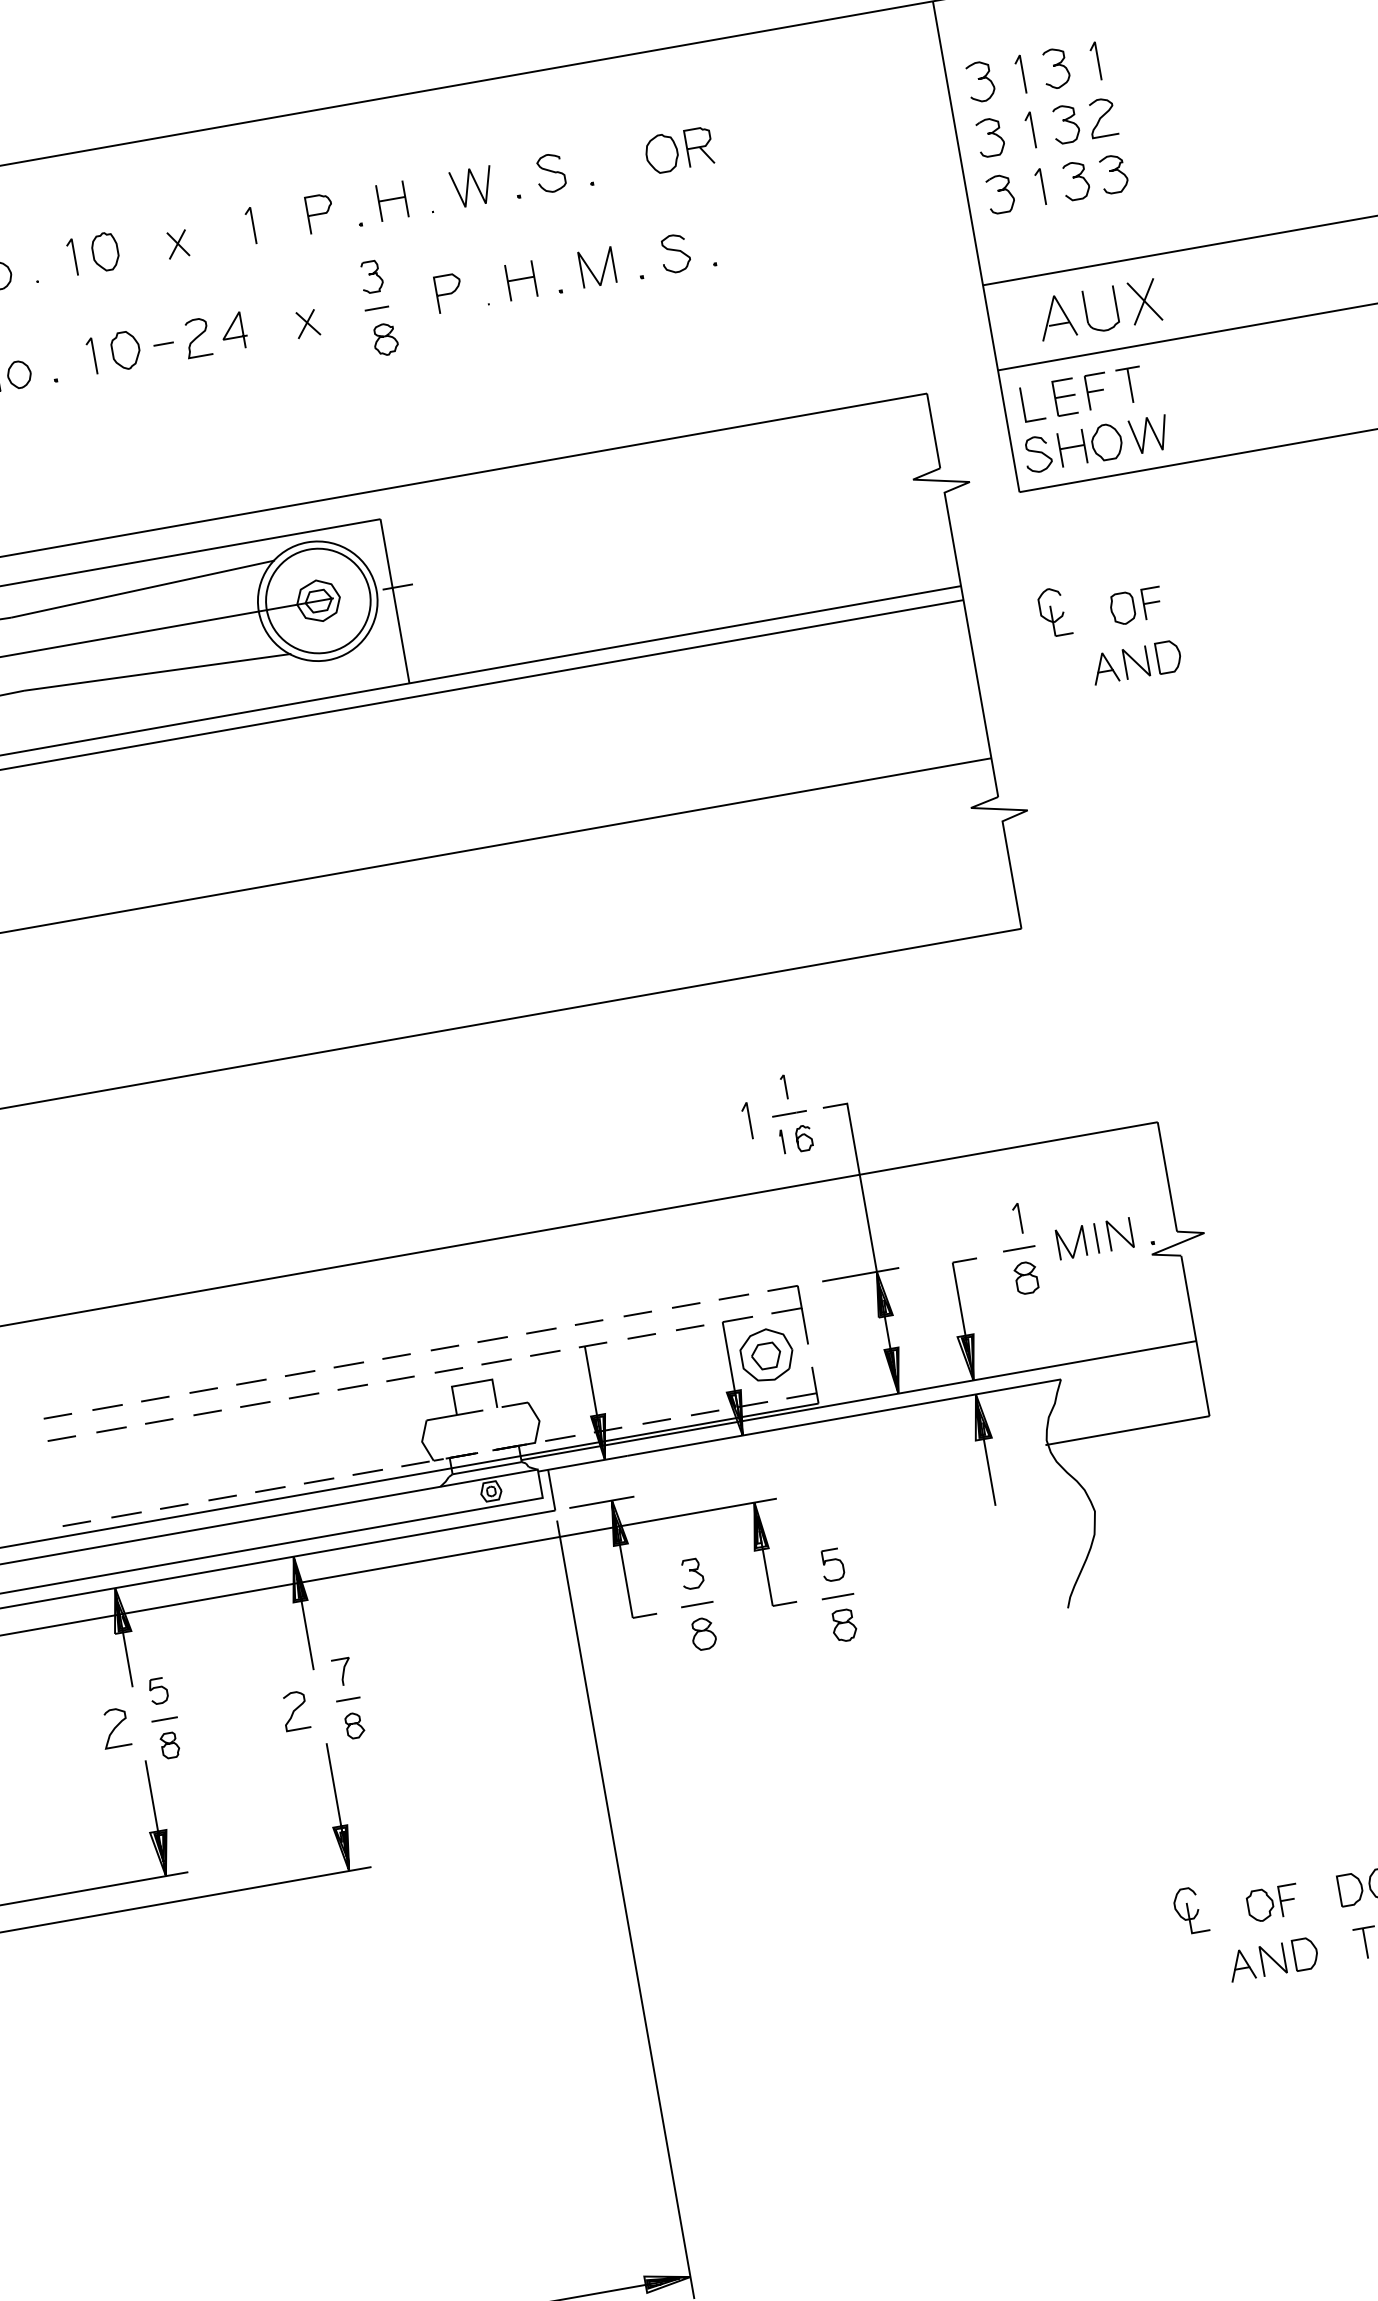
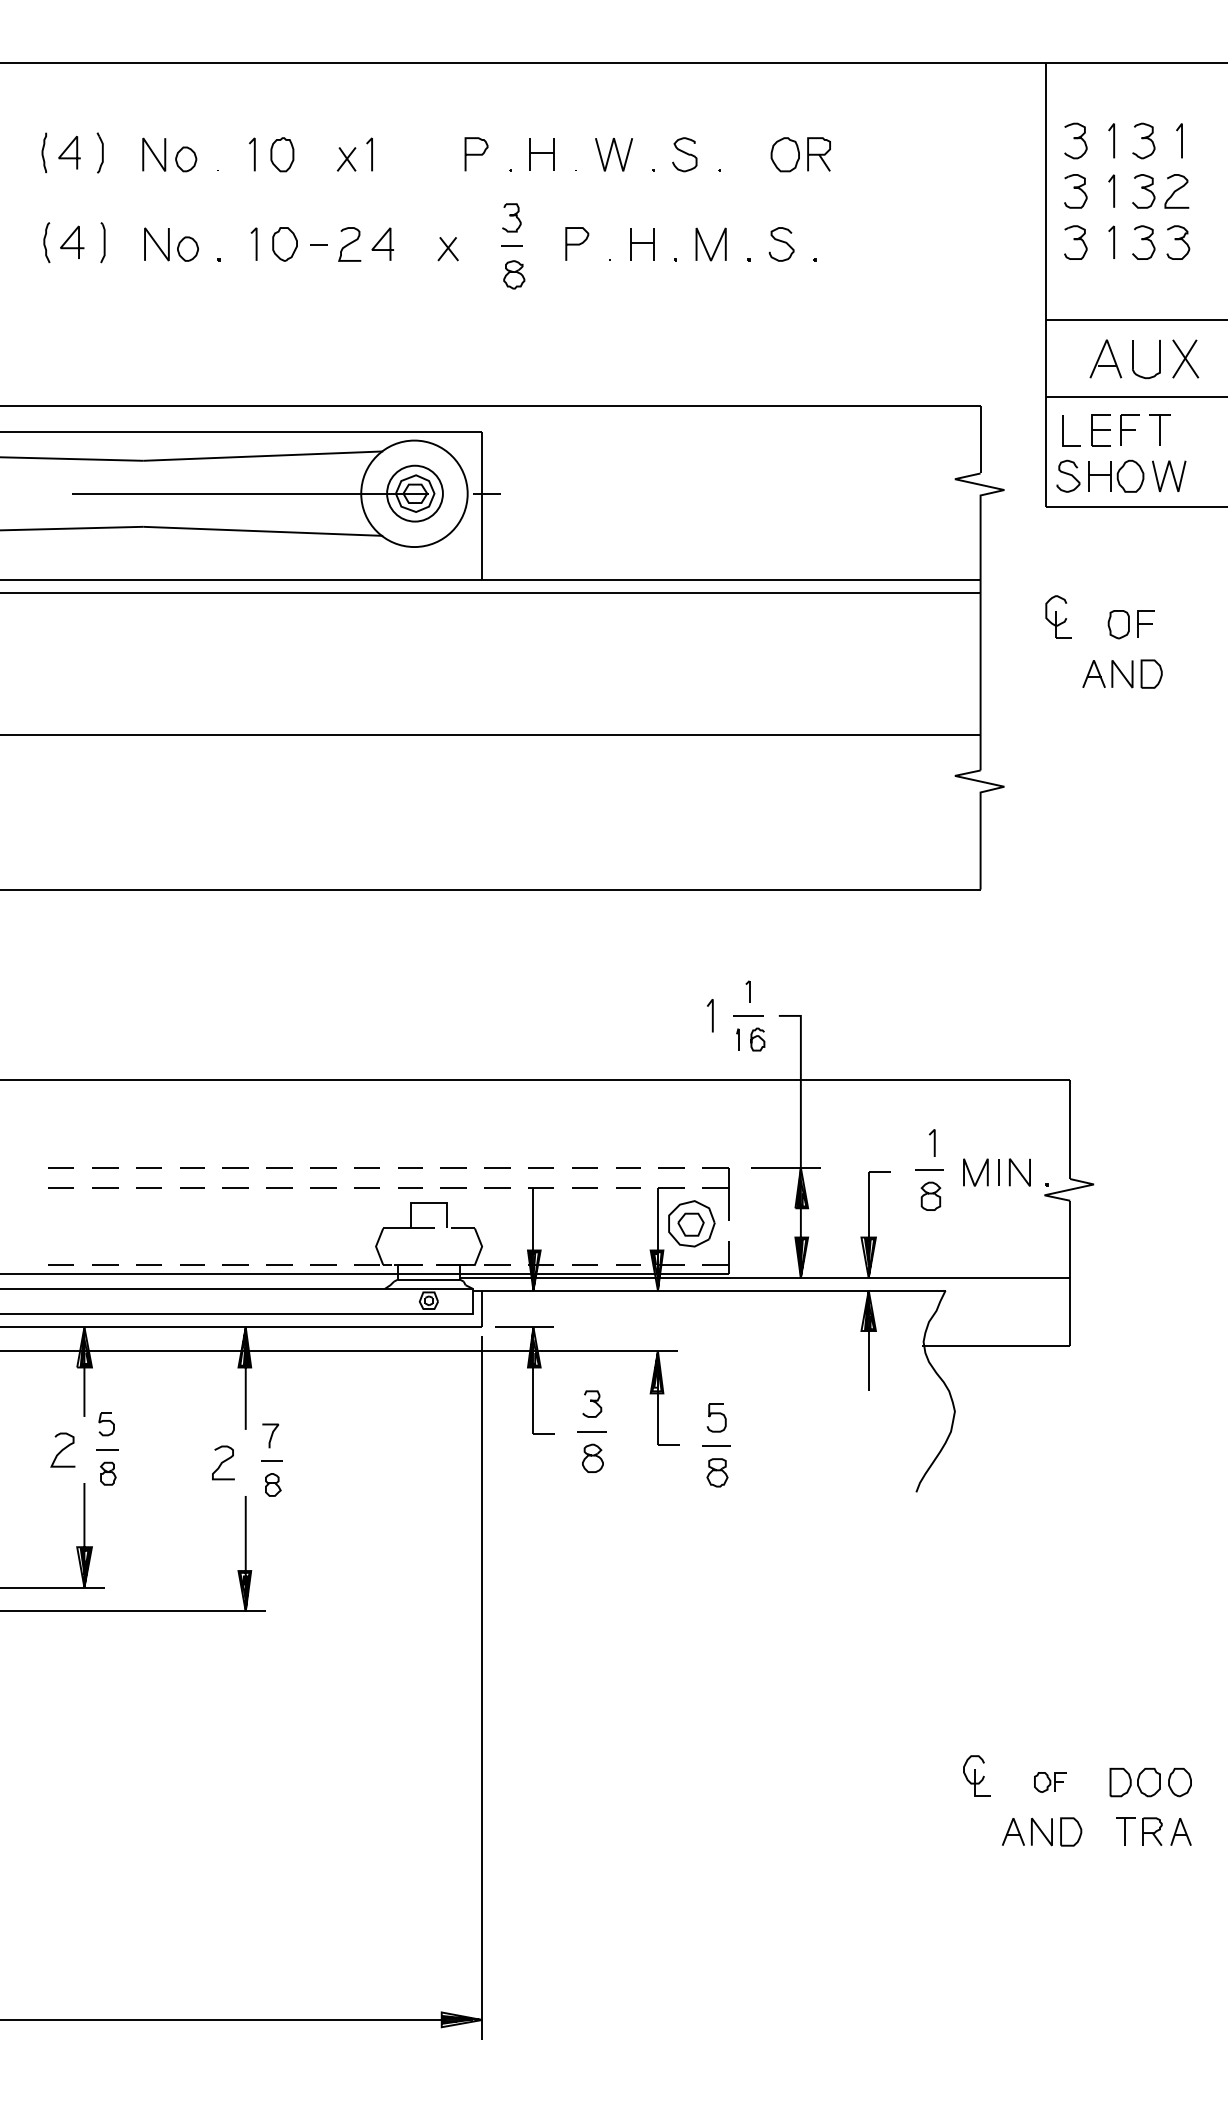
line: (252, 225) -> (371, 154), moved
circle: (317, 600) -> (414, 493), size x0.6
part: (1273, 1903) -> (1050, 1782), size x0.7

